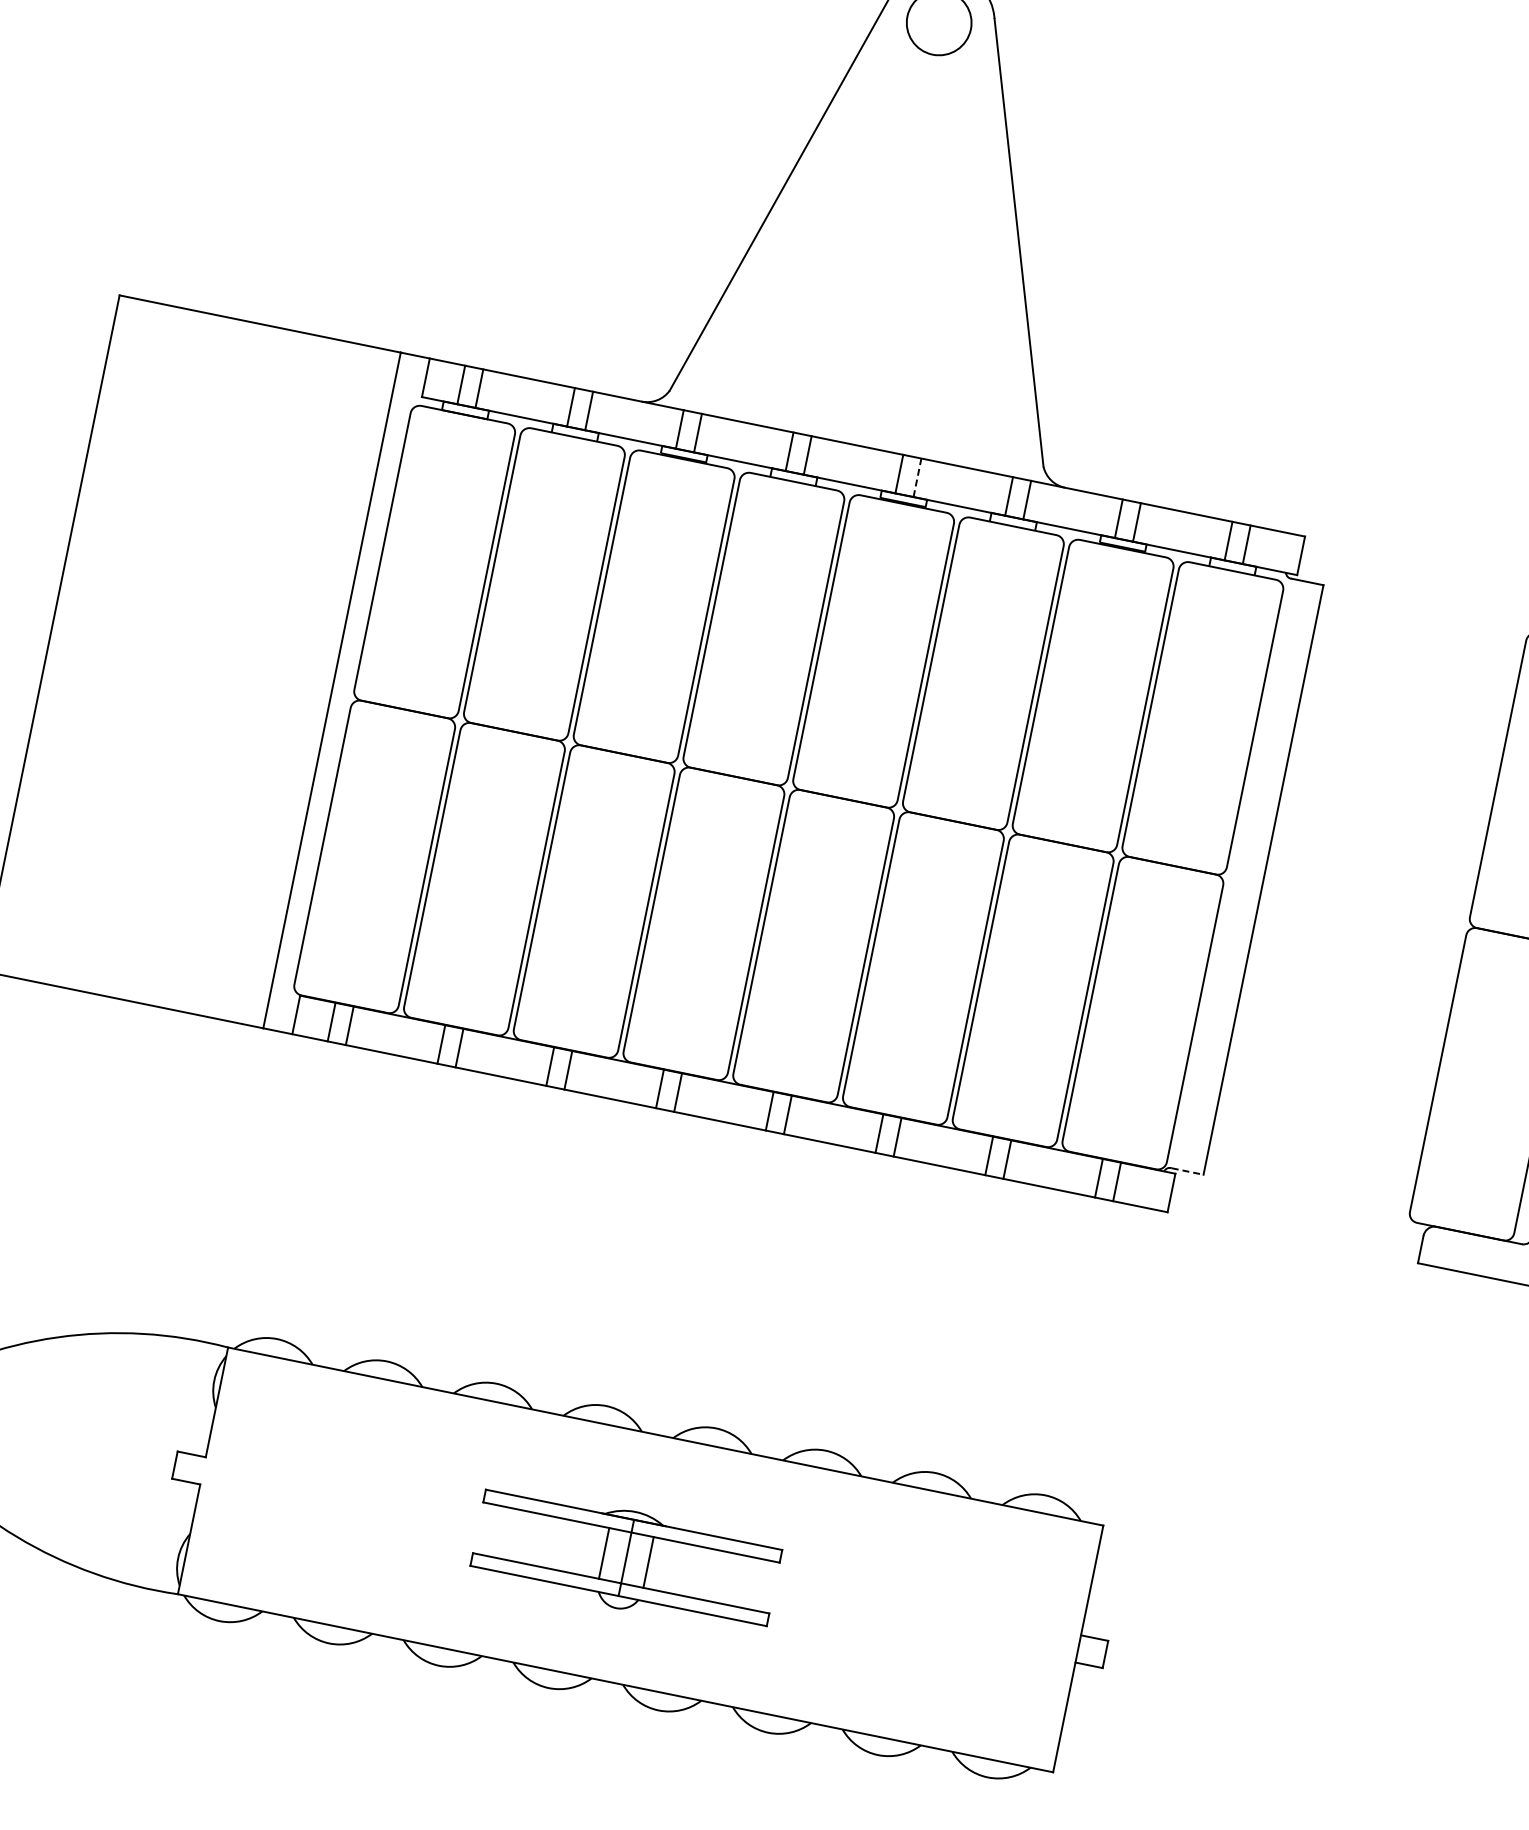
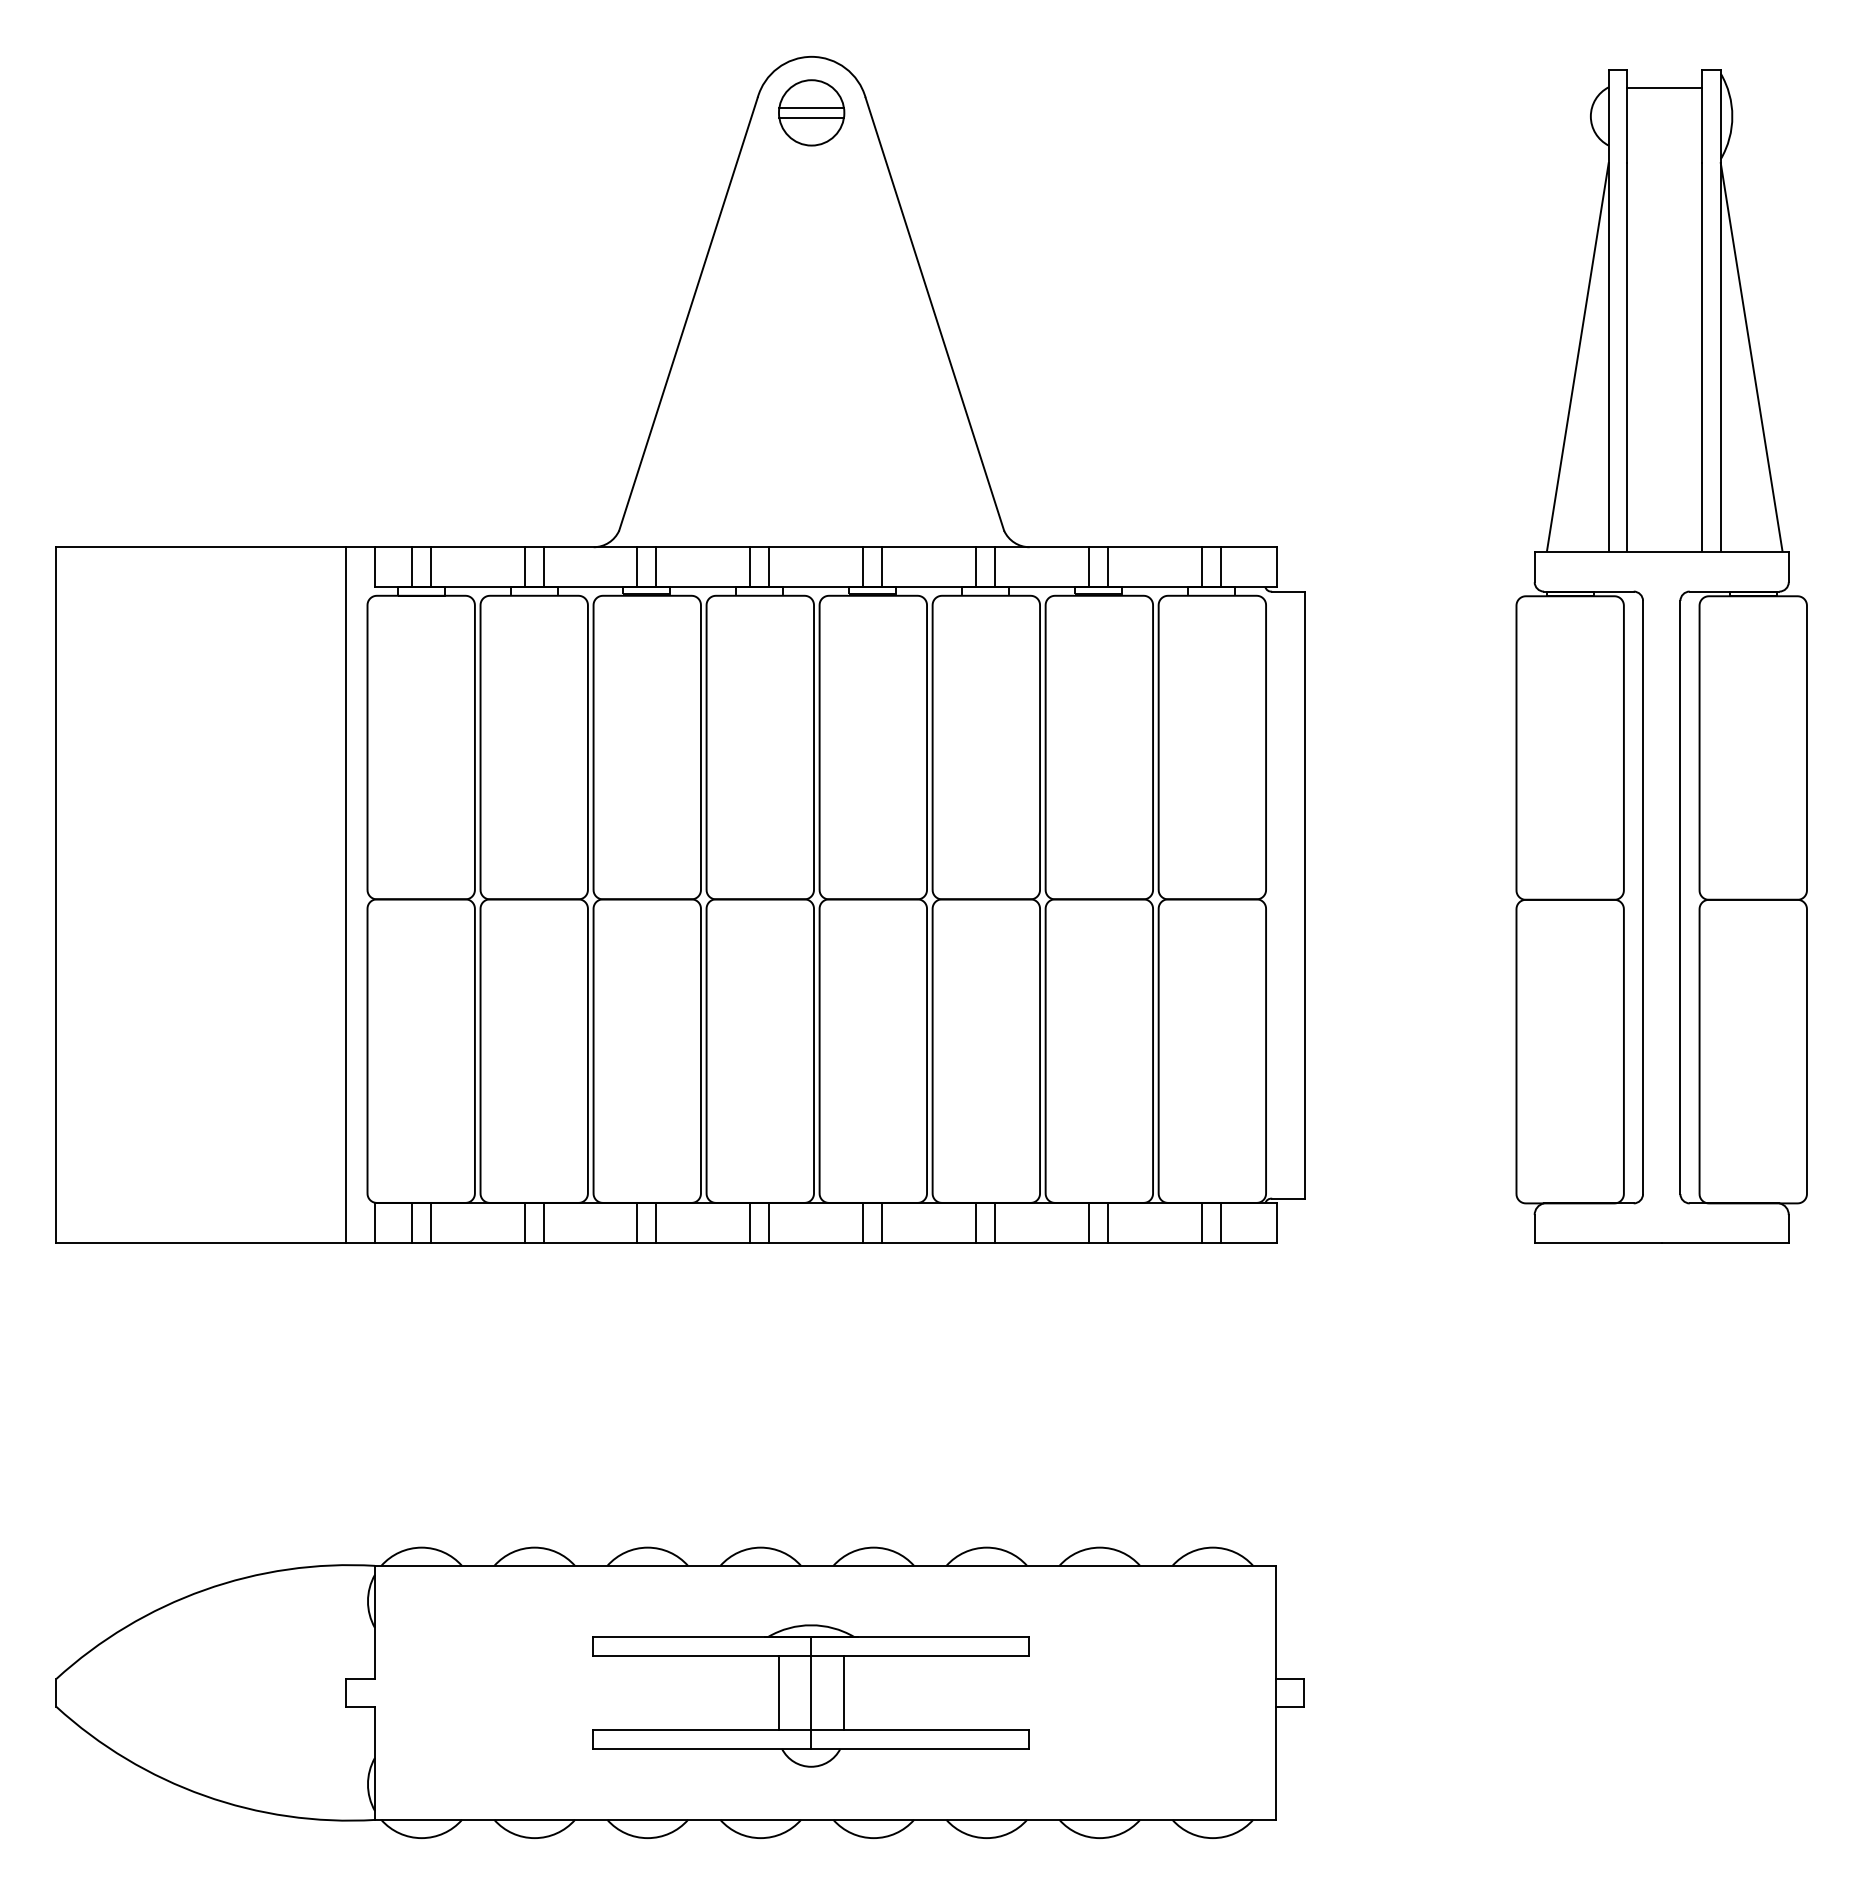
line: (939, 18) -> (811, 108), added
line: (938, 27) -> (811, 117), added
line: (917, 478) -> (881, 567), dashed -> solid
line: (1188, 1171) -> (1289, 1198), dashed -> solid
part: (625, 1559) -> (810, 1695), size x1.43

